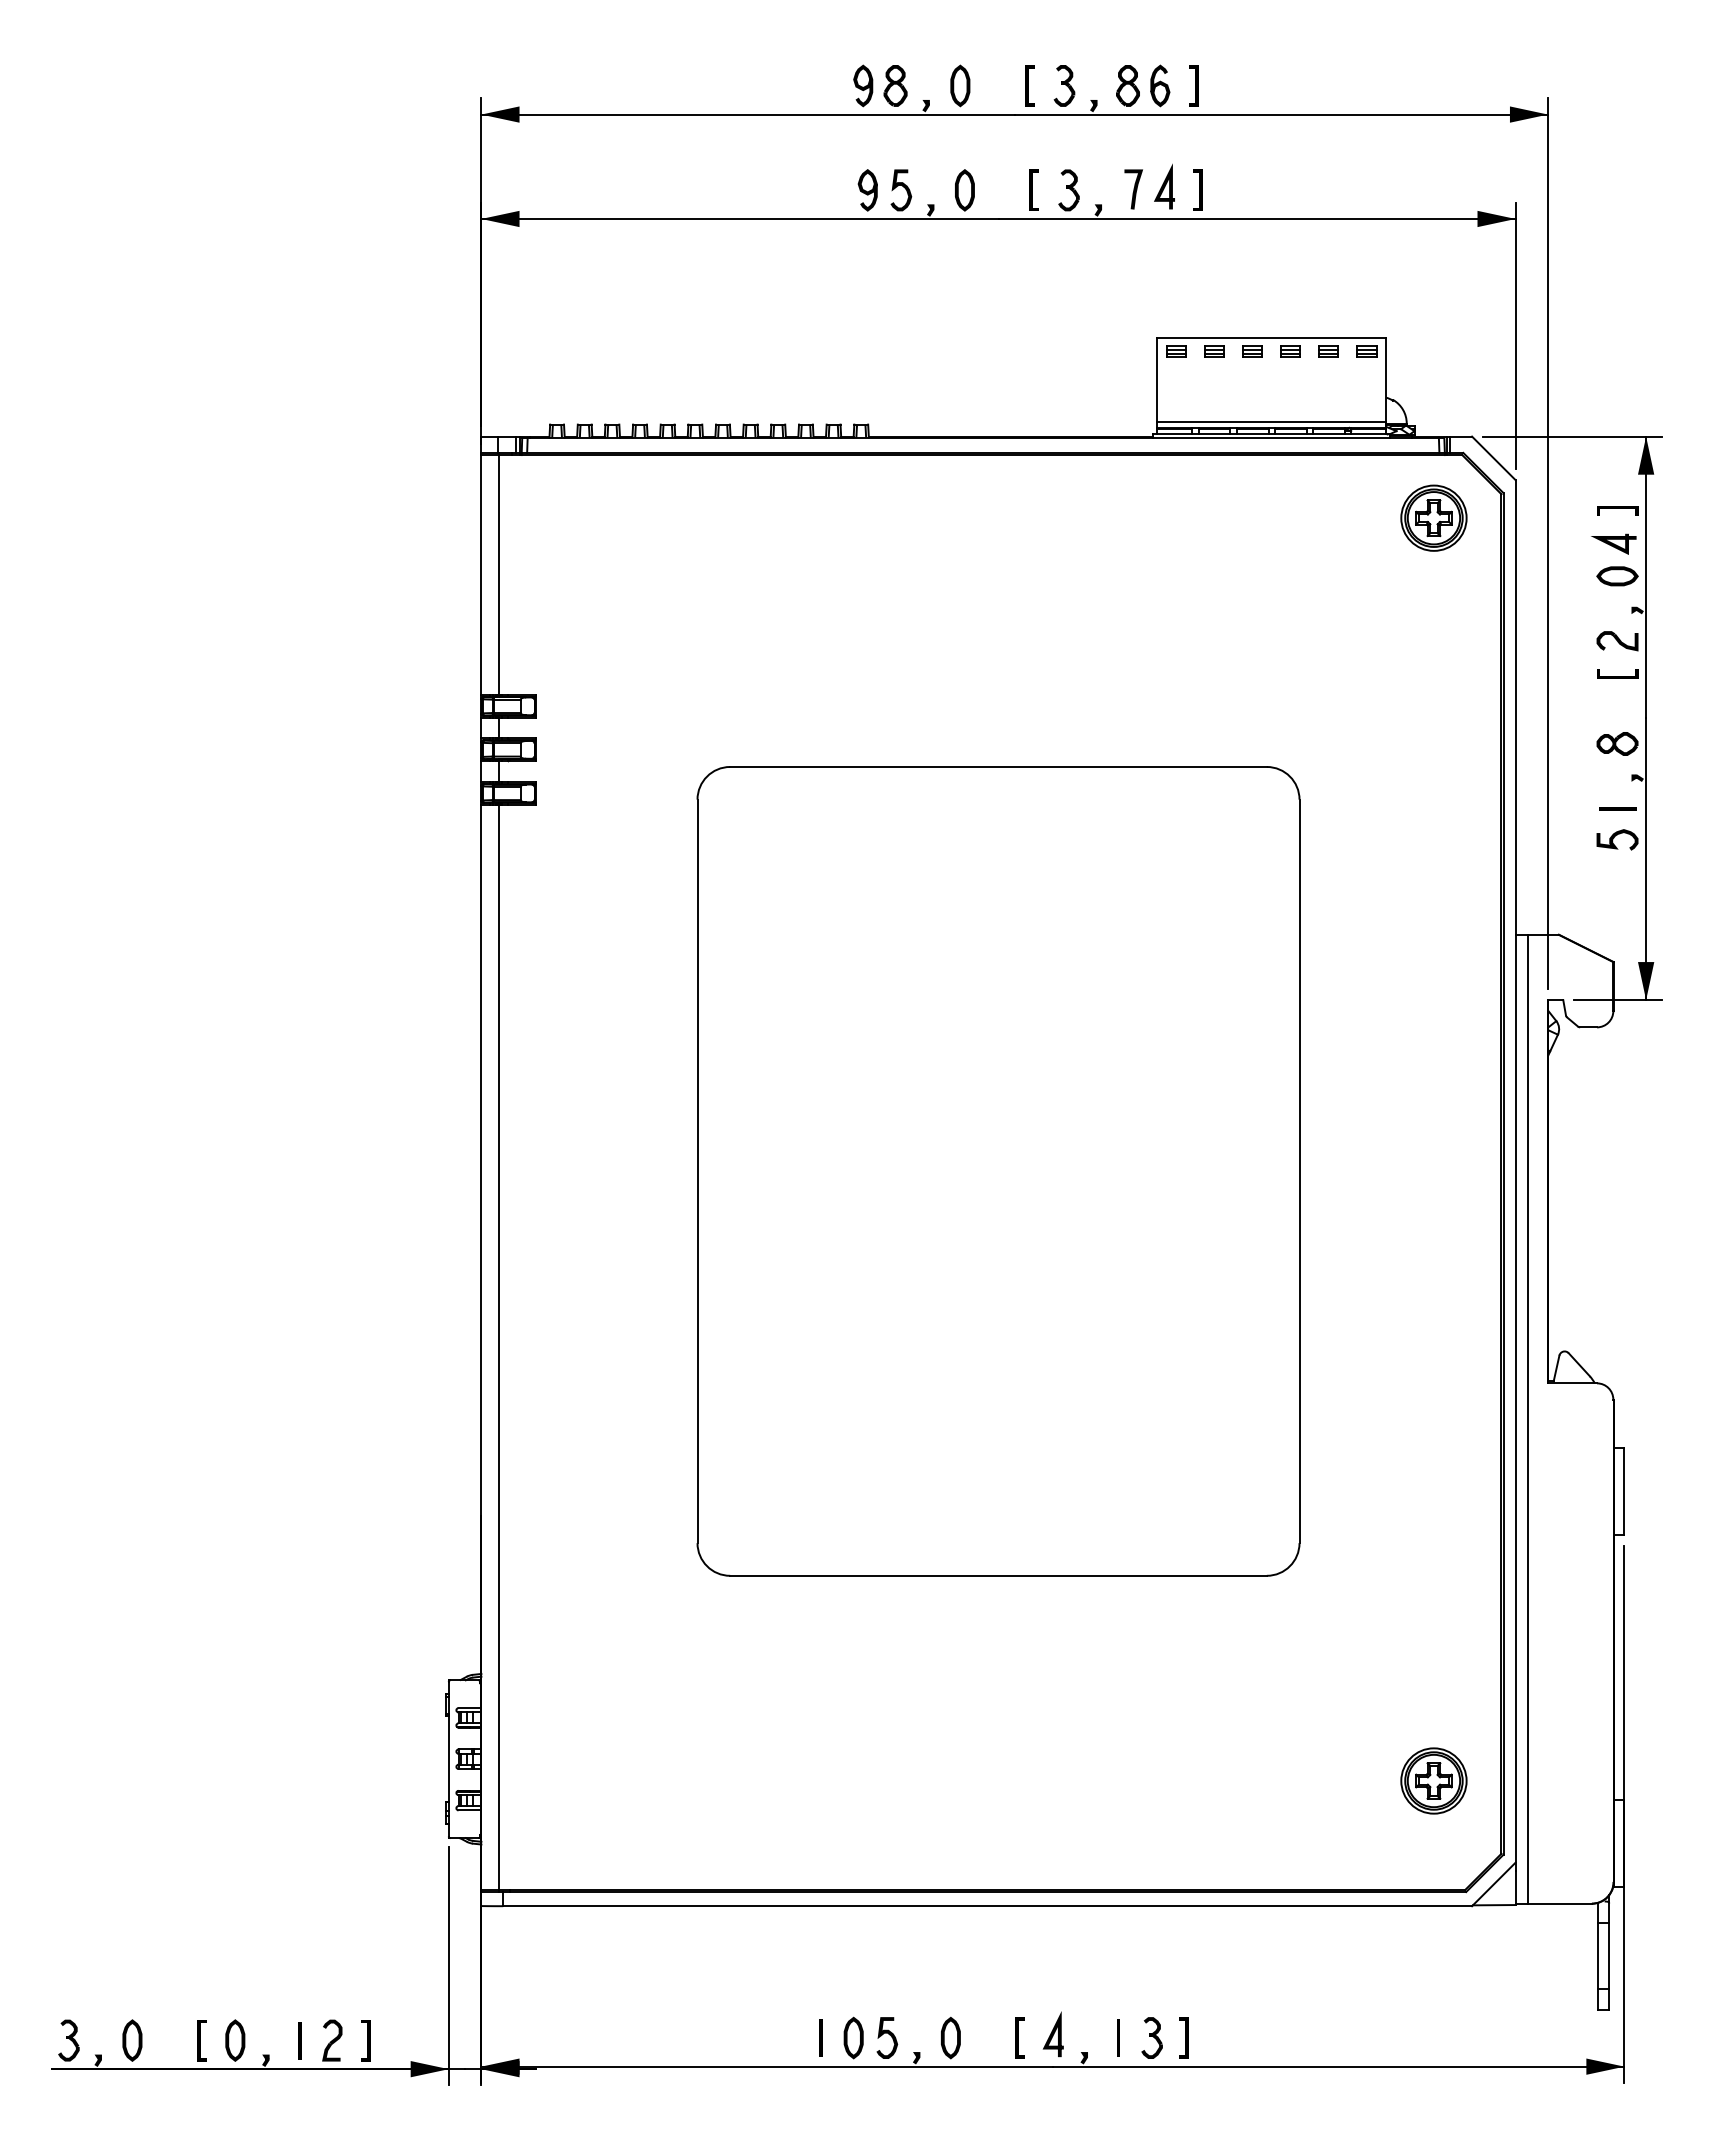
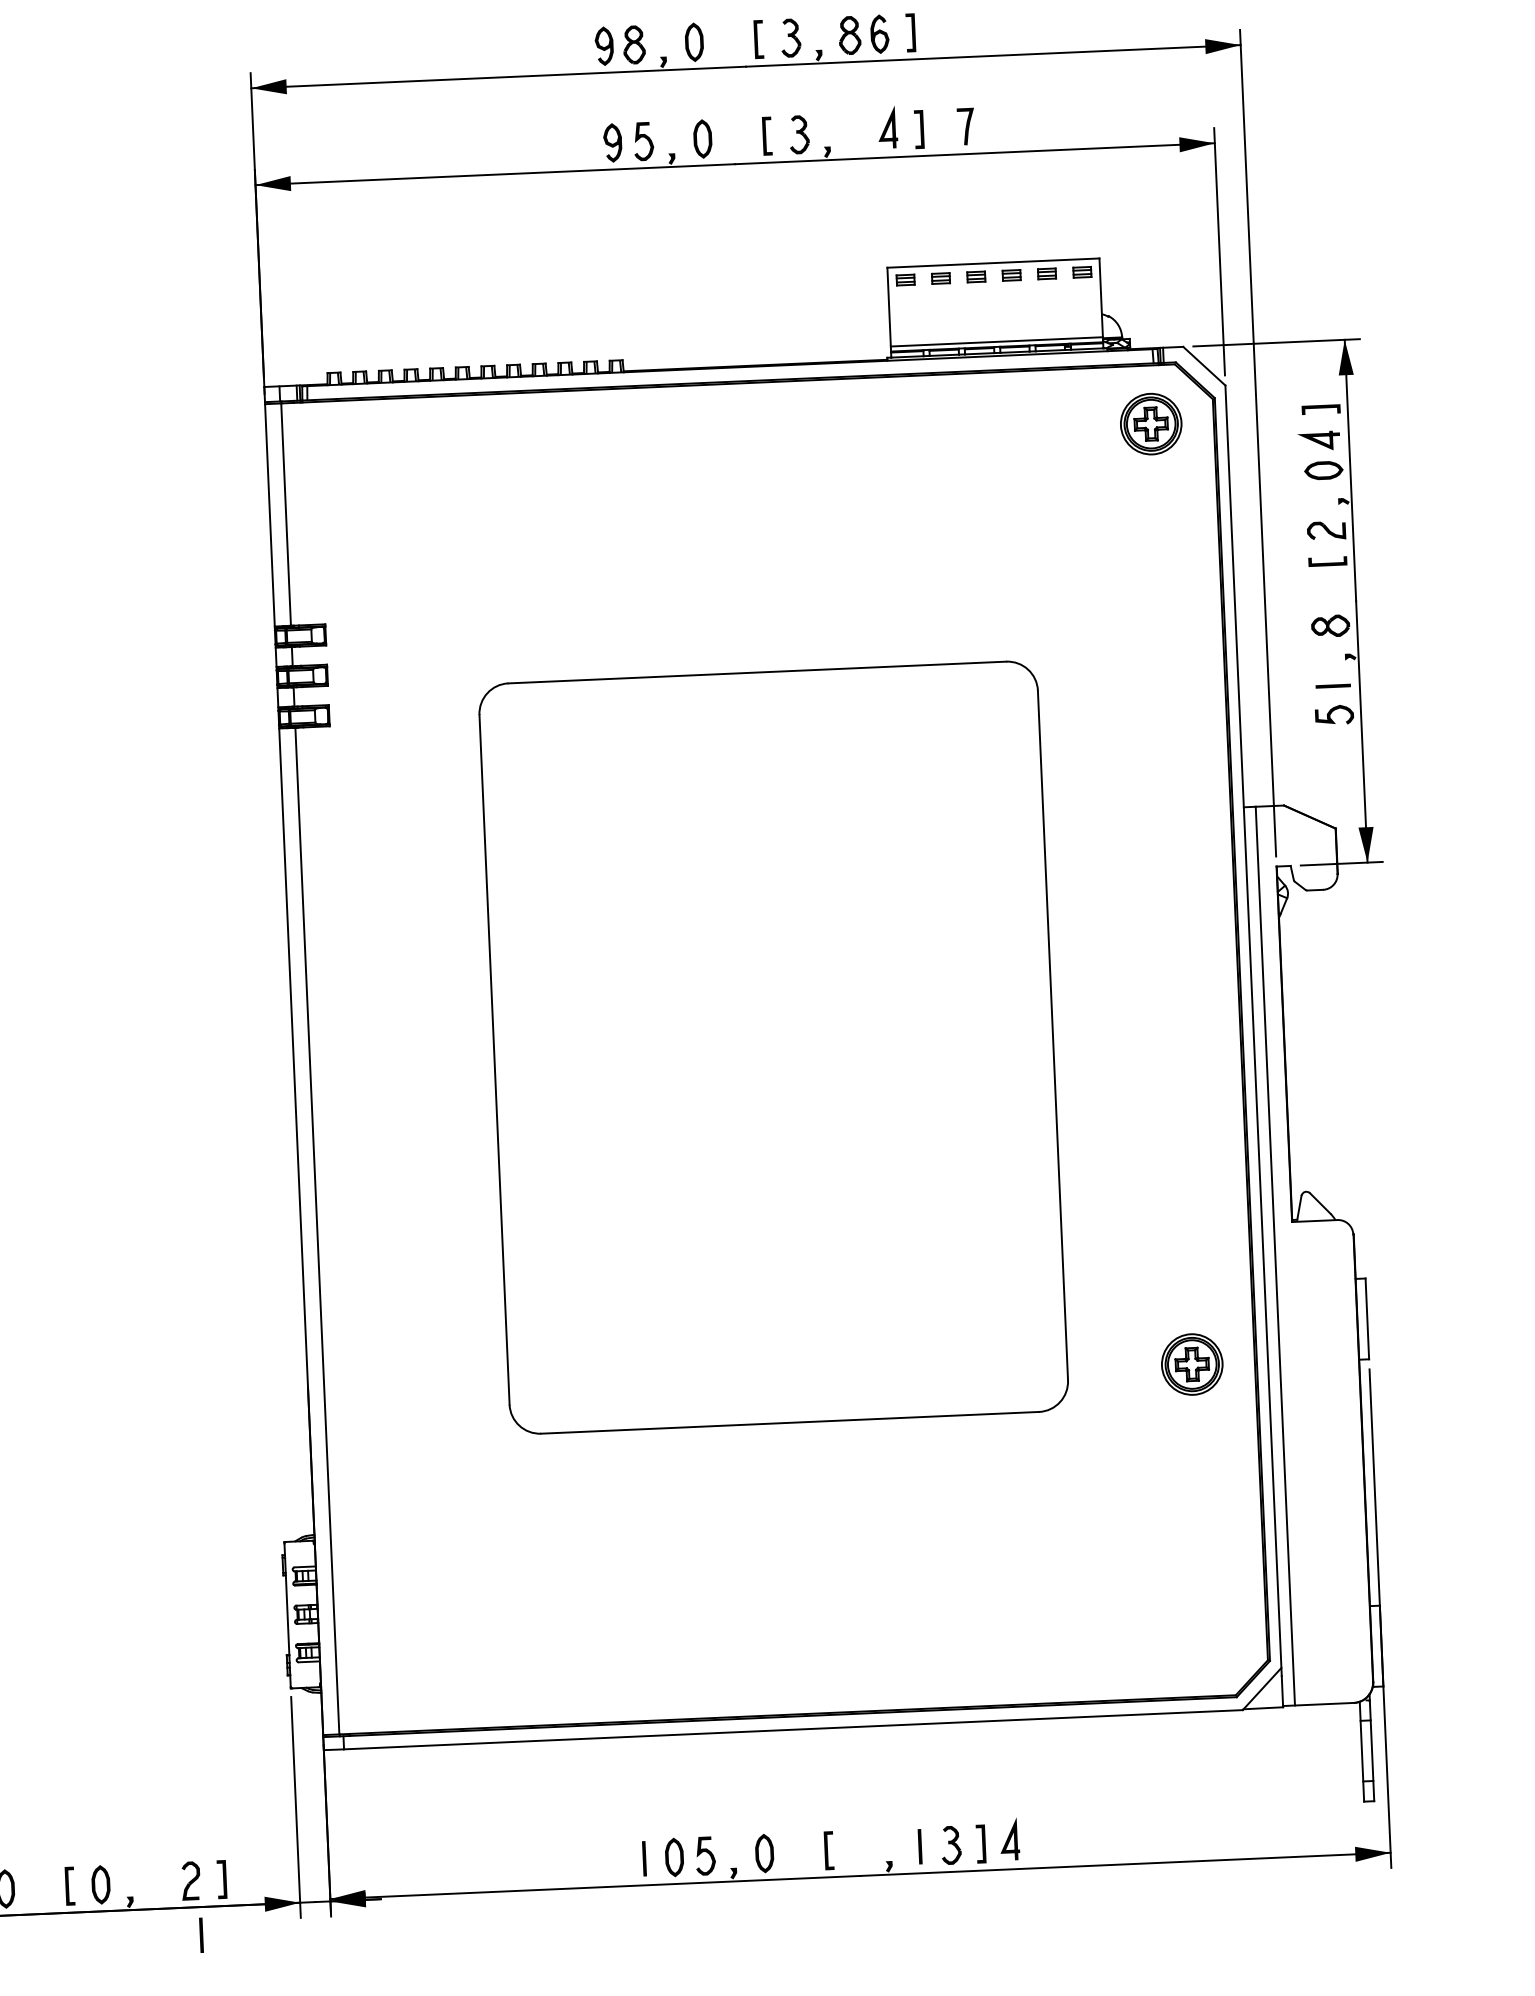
curve: (1133, 189) -> (965, 126), moved
part: (1433, 1780) -> (1191, 1364), moved
line: (1052, 2034) -> (1009, 1839), moved
line: (299, 2040) -> (200, 1935), moved

